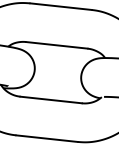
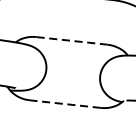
line: (56, 45) -> (71, 41), solid -> dashed
line: (51, 100) -> (65, 104), solid -> dashed

